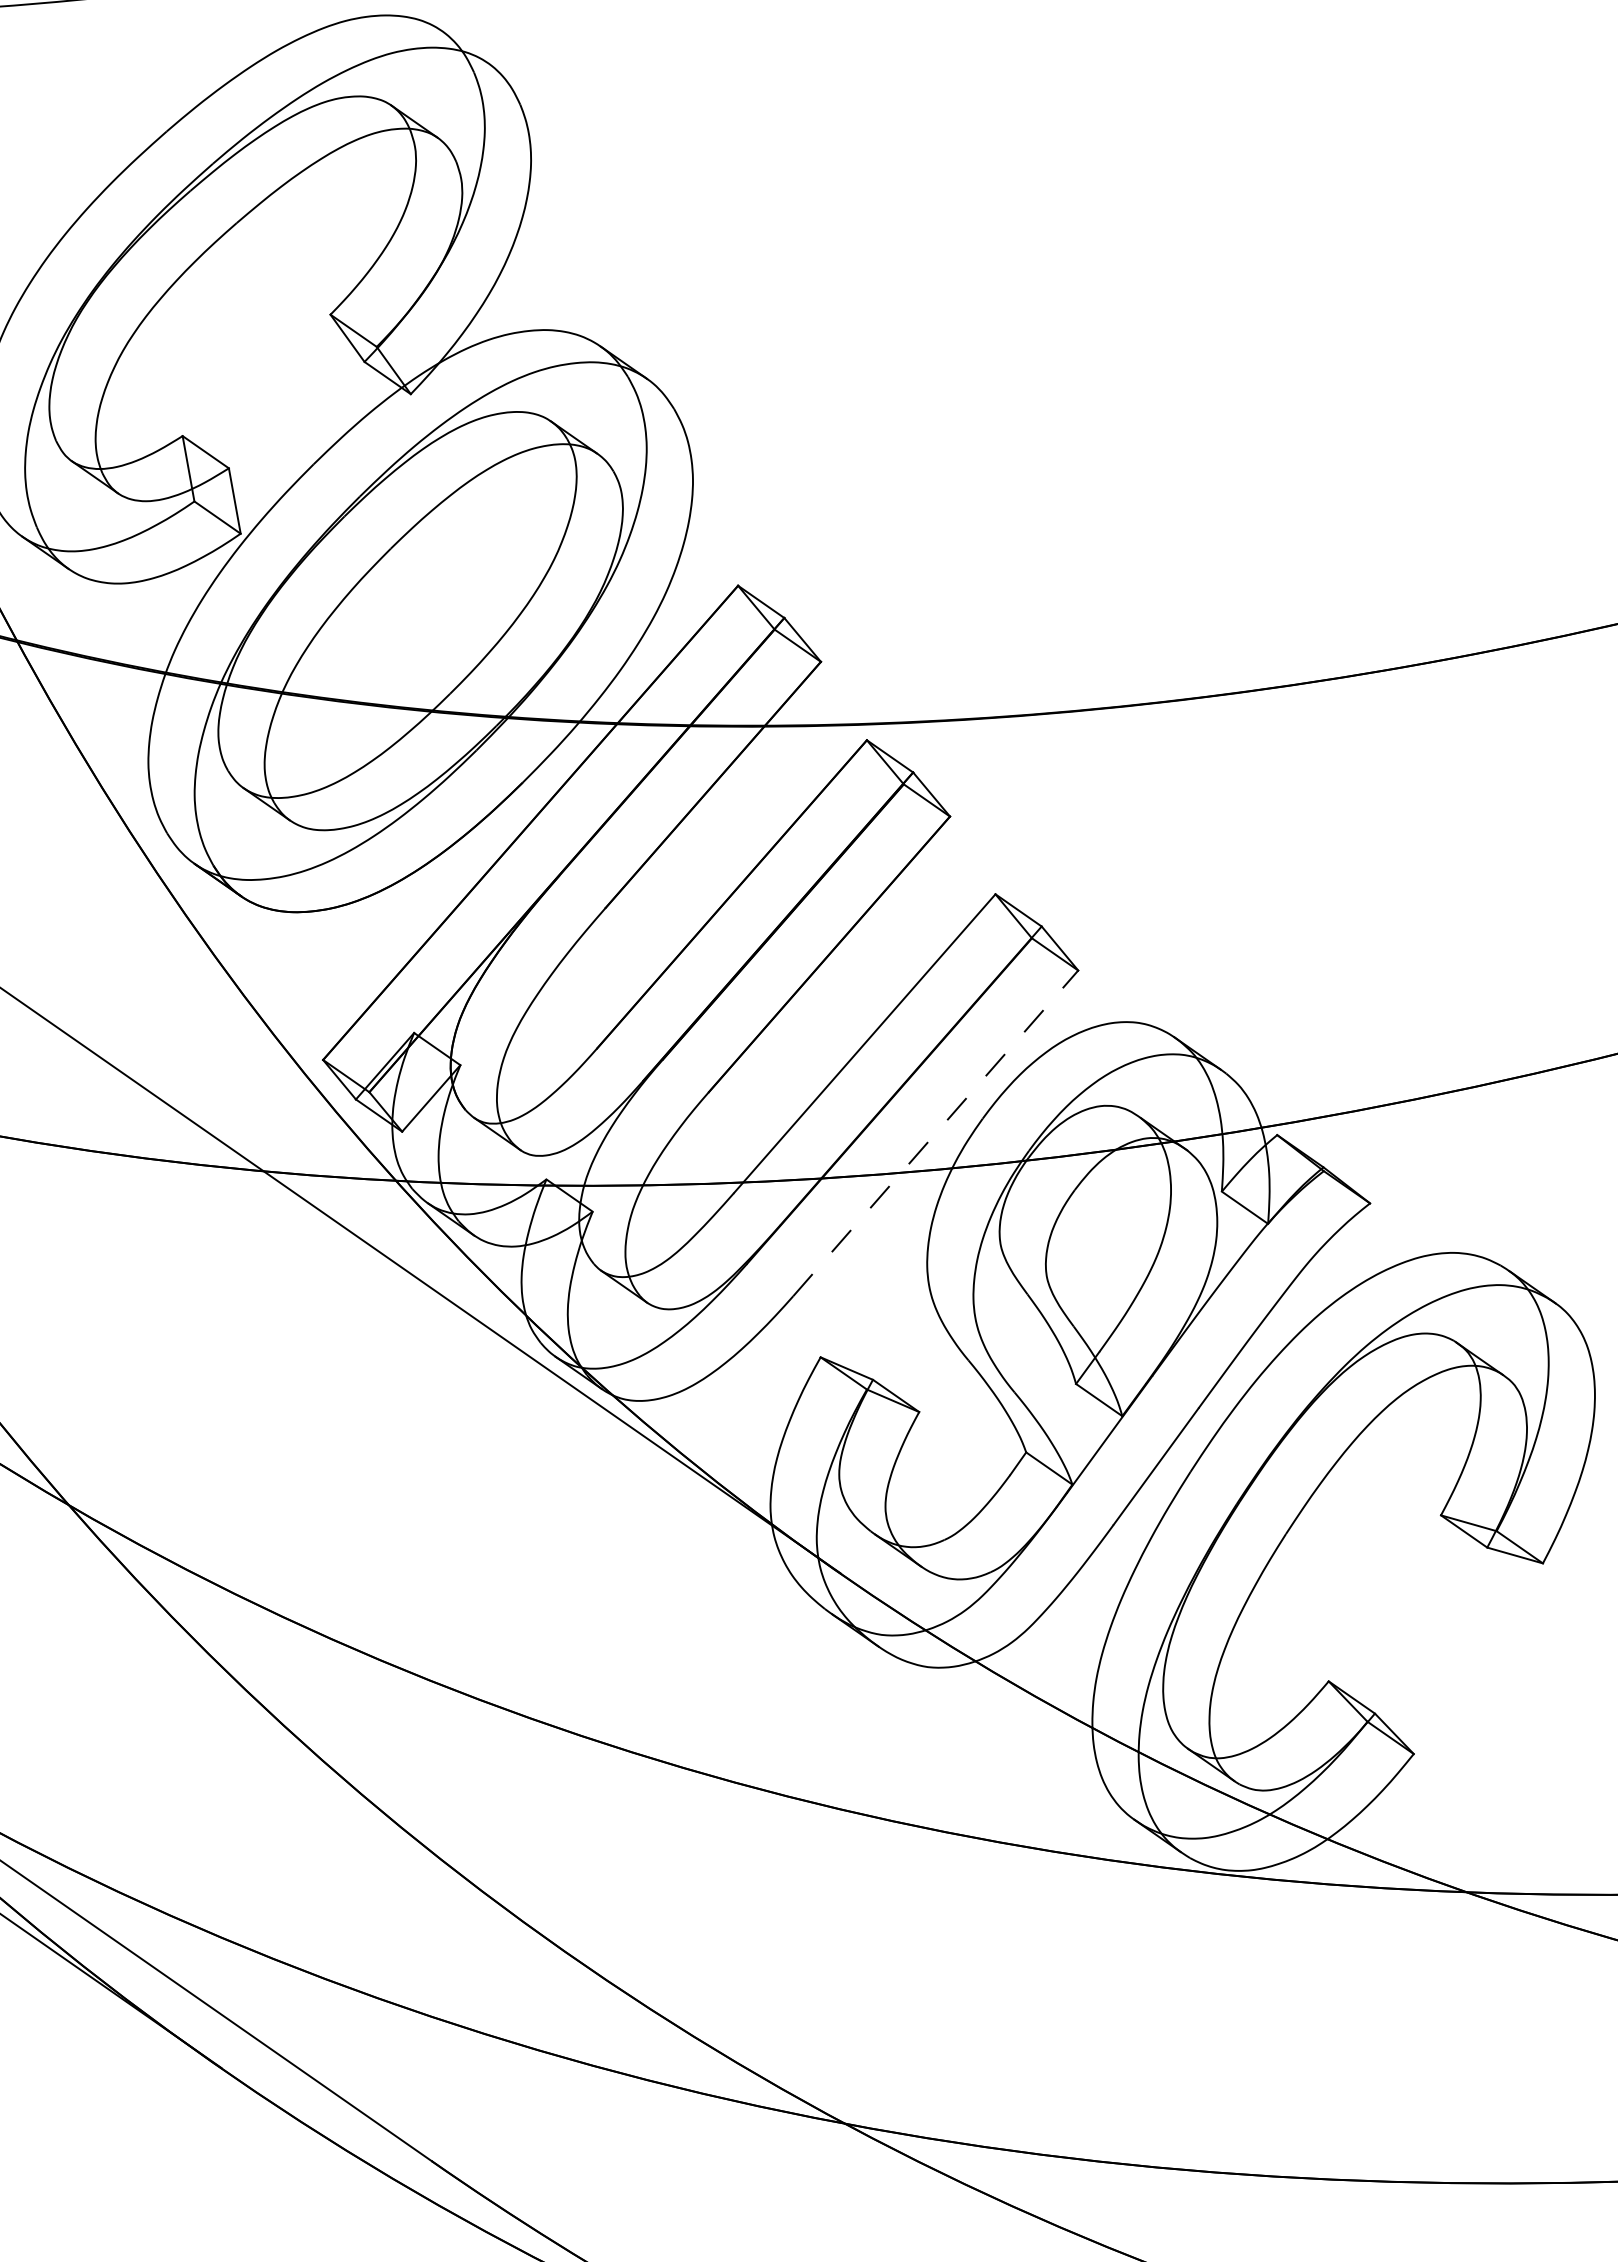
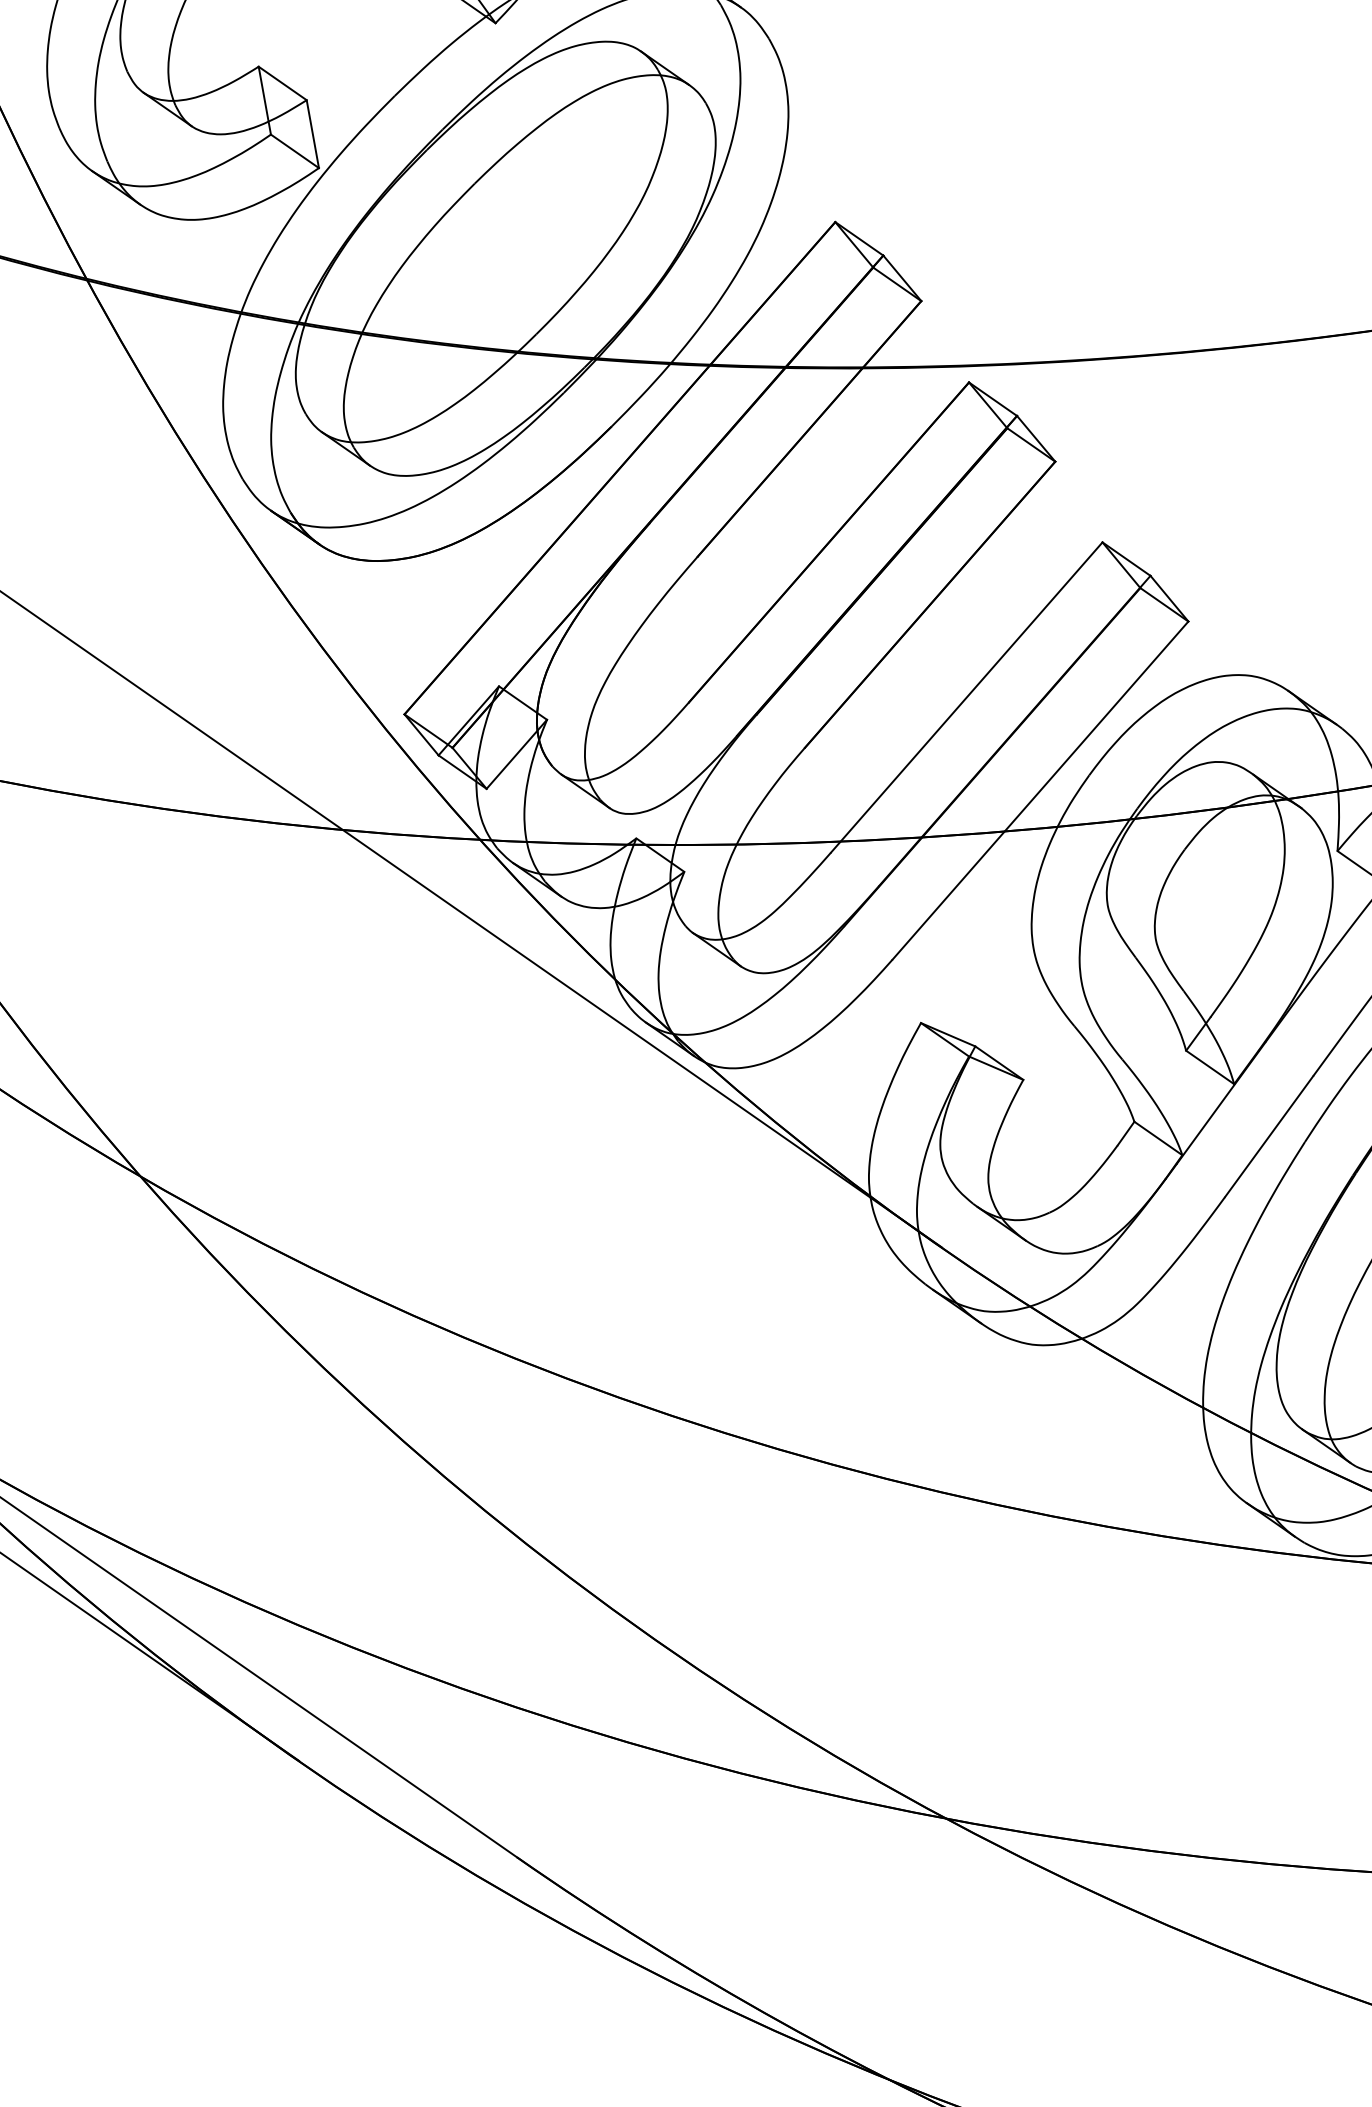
line: (936, 1132) -> (1041, 789), dashed -> solid

